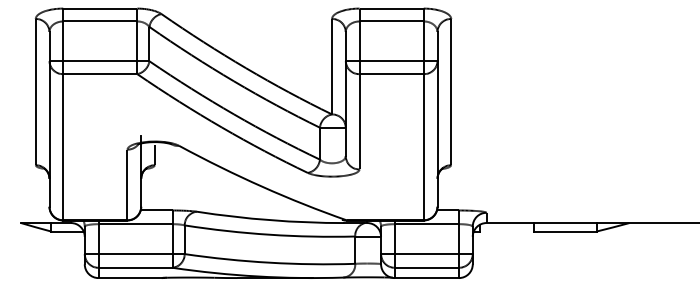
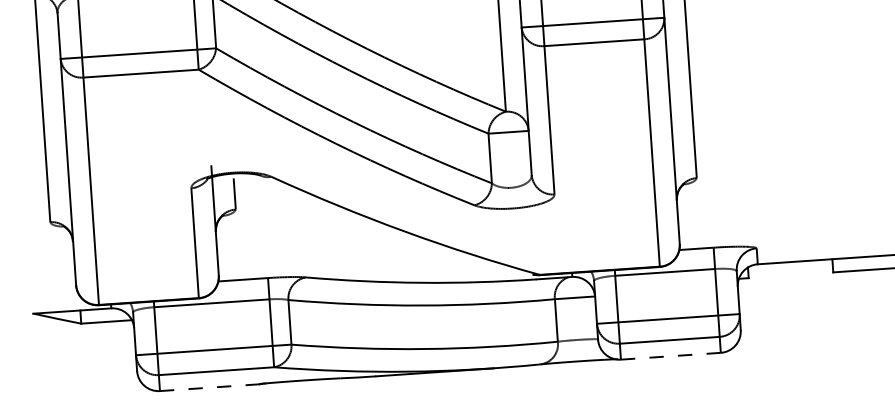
line: (131, 278) -> (211, 388), solid -> dashed
line: (427, 278) -> (671, 356), solid -> dashed

